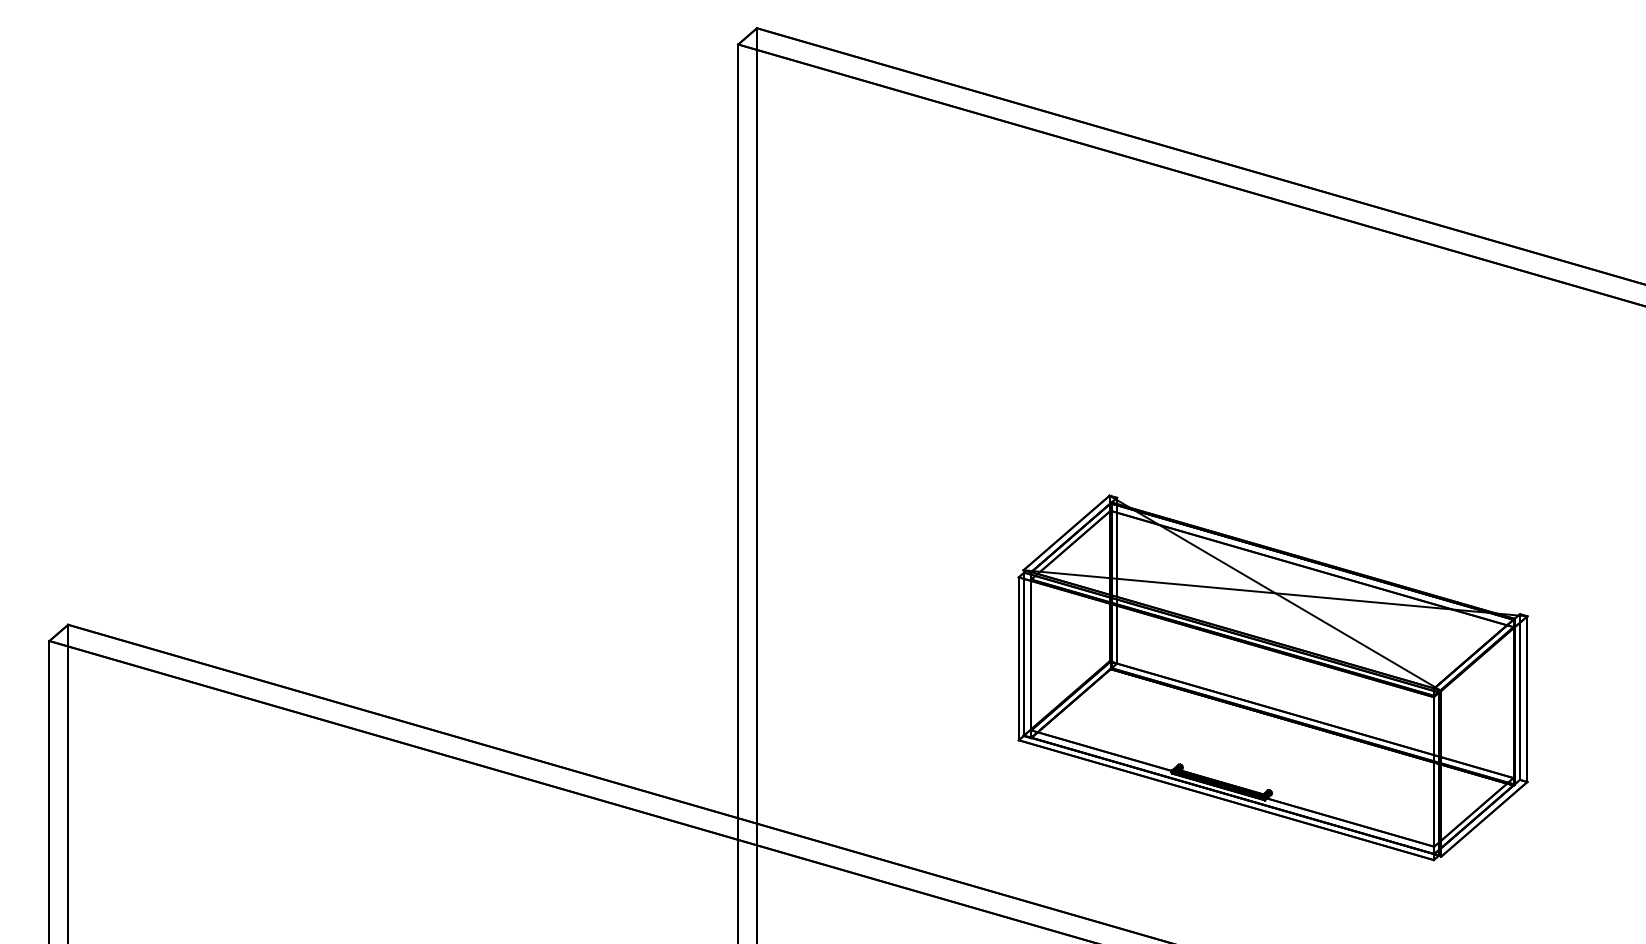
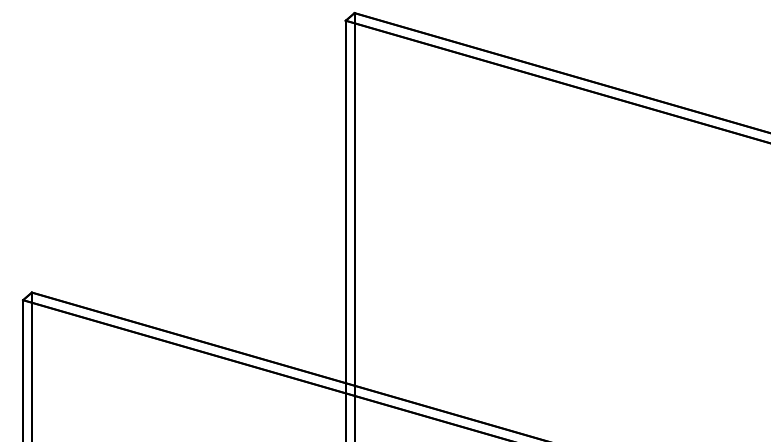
part: (1273, 675) -> (596, 316), removed

